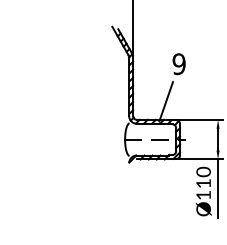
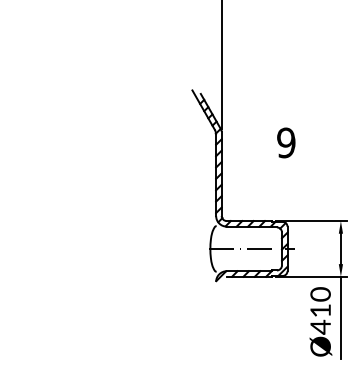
line: (165, 101) -> (267, 195), removed
text: (203, 194) -> (320, 326), Ø110 -> Ø410

